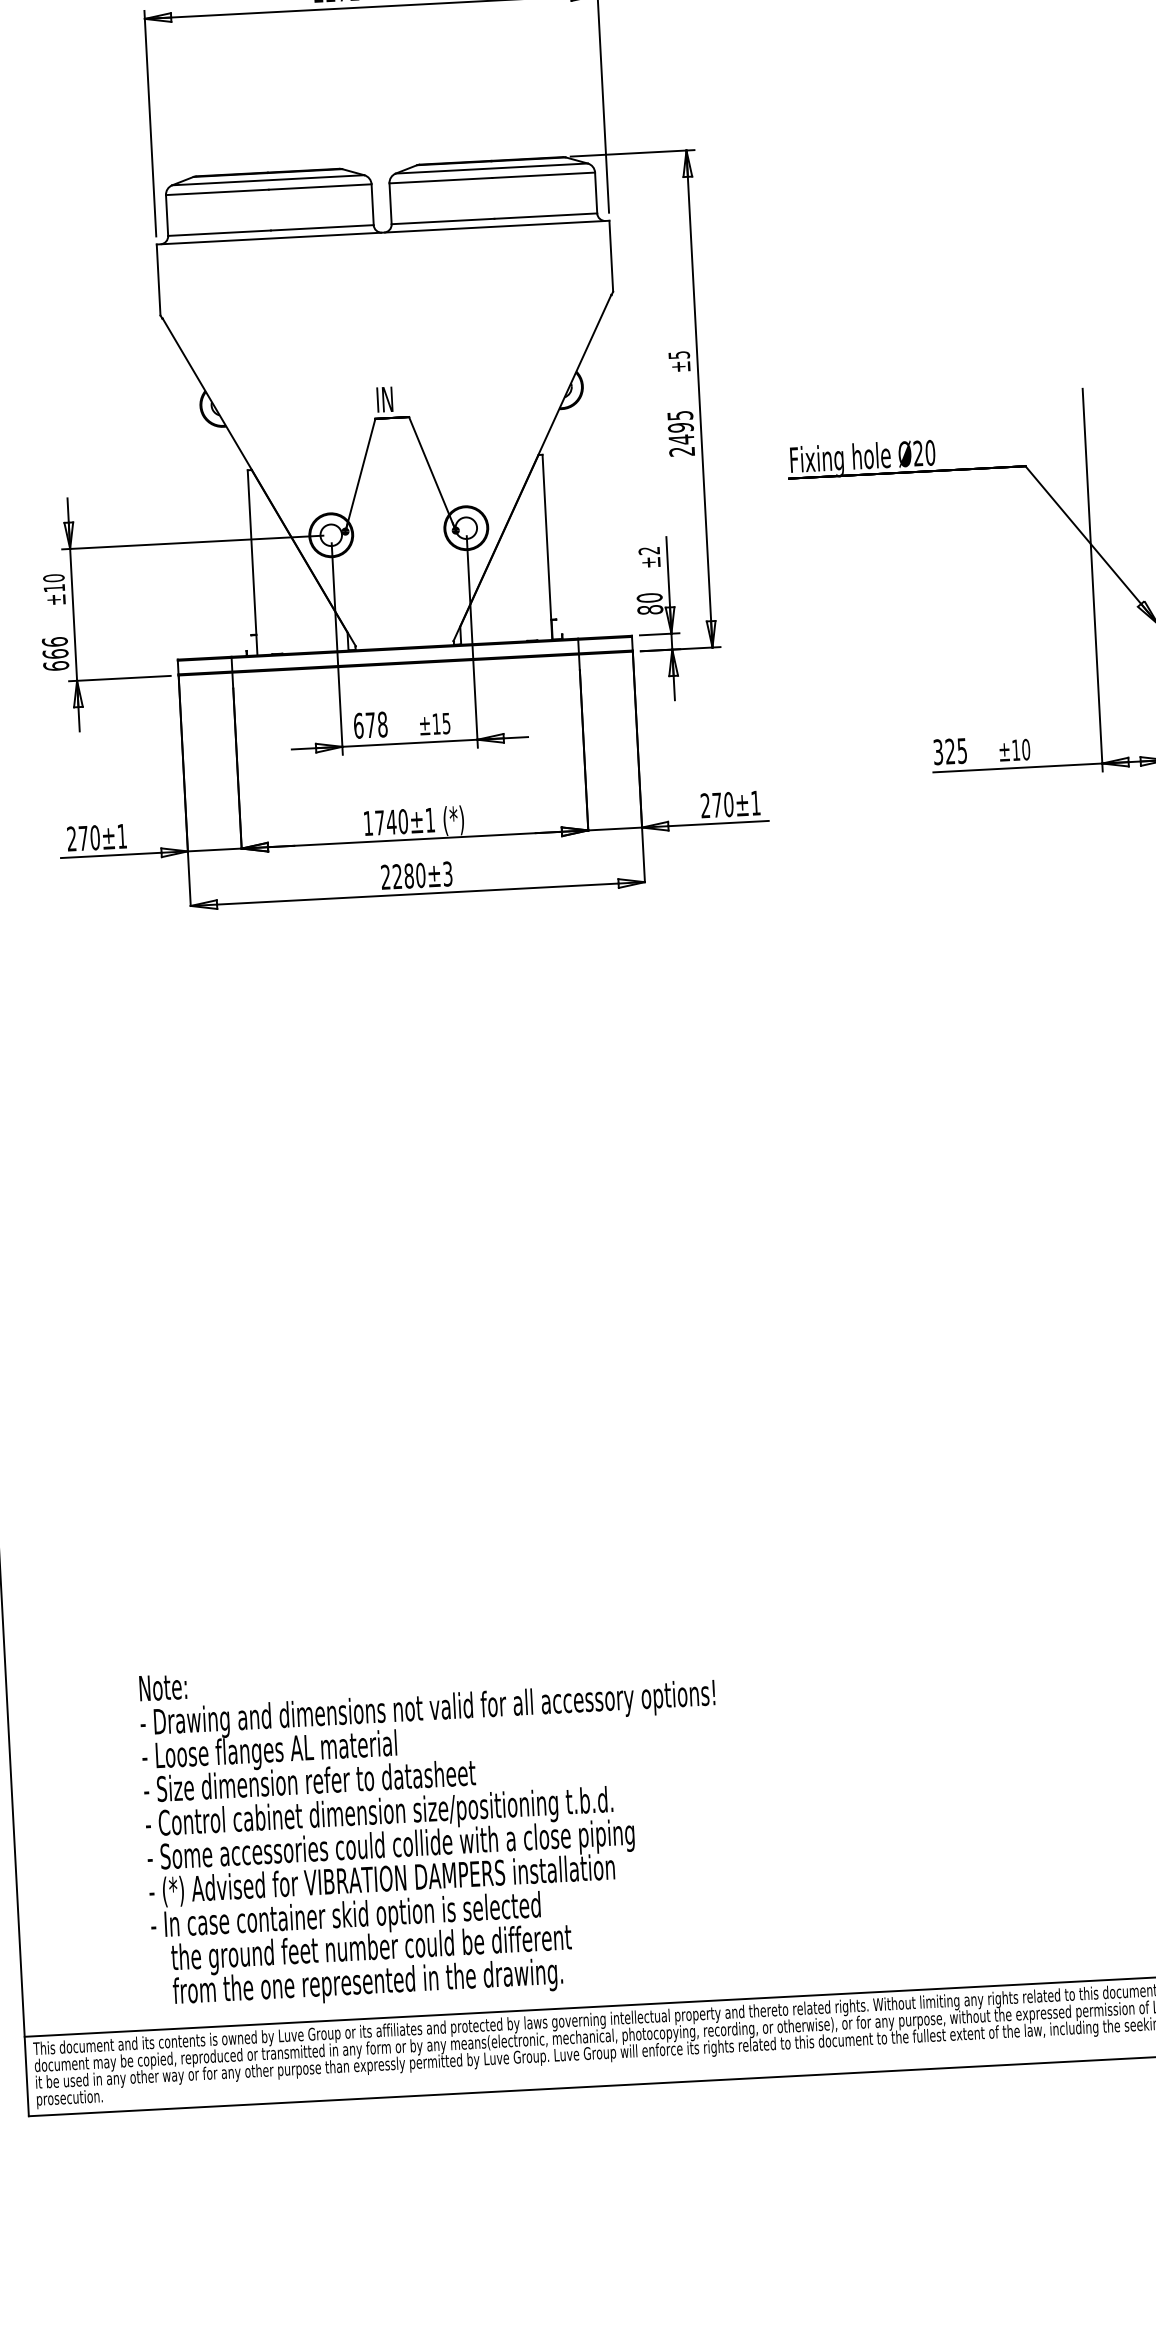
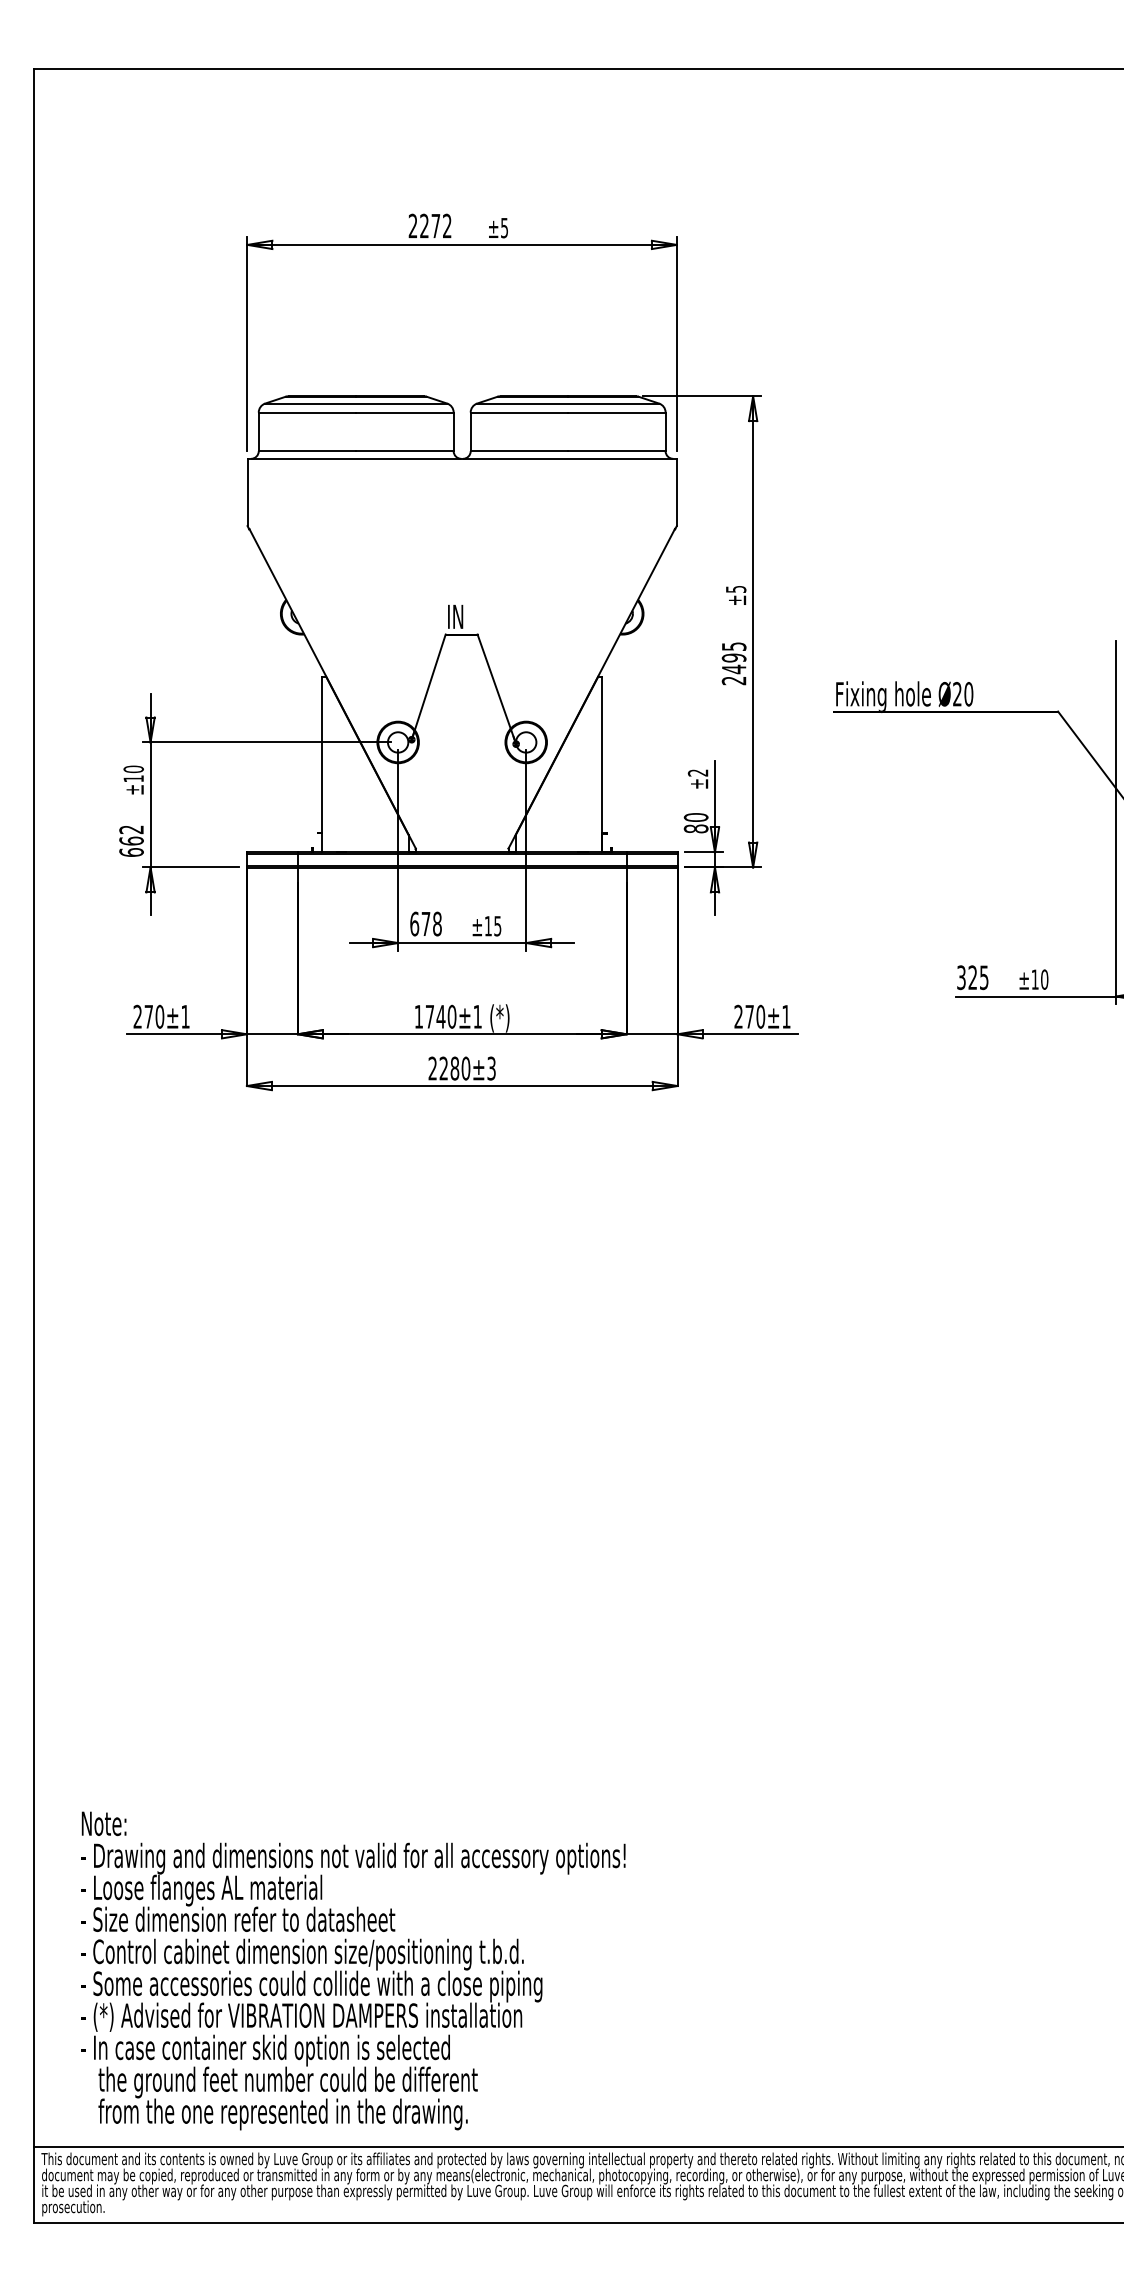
text: (54, 641) -> (131, 829), 666 -> 662
text: (434, 1828) -> (353, 1970), moved

